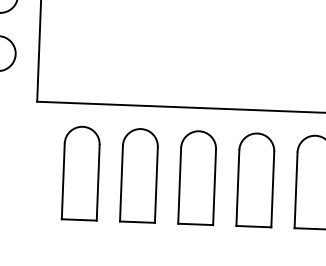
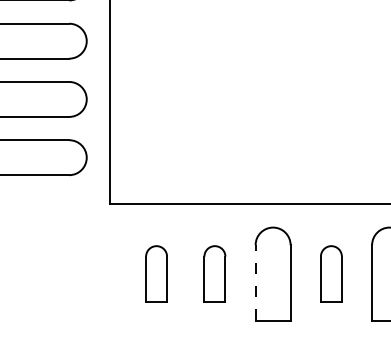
part: (80, 172) -> (156, 273), size x0.6
part: (138, 174) -> (214, 273), size x0.6
part: (255, 179) -> (331, 273), size x0.6
line: (179, 185) -> (255, 282), solid -> dashed

